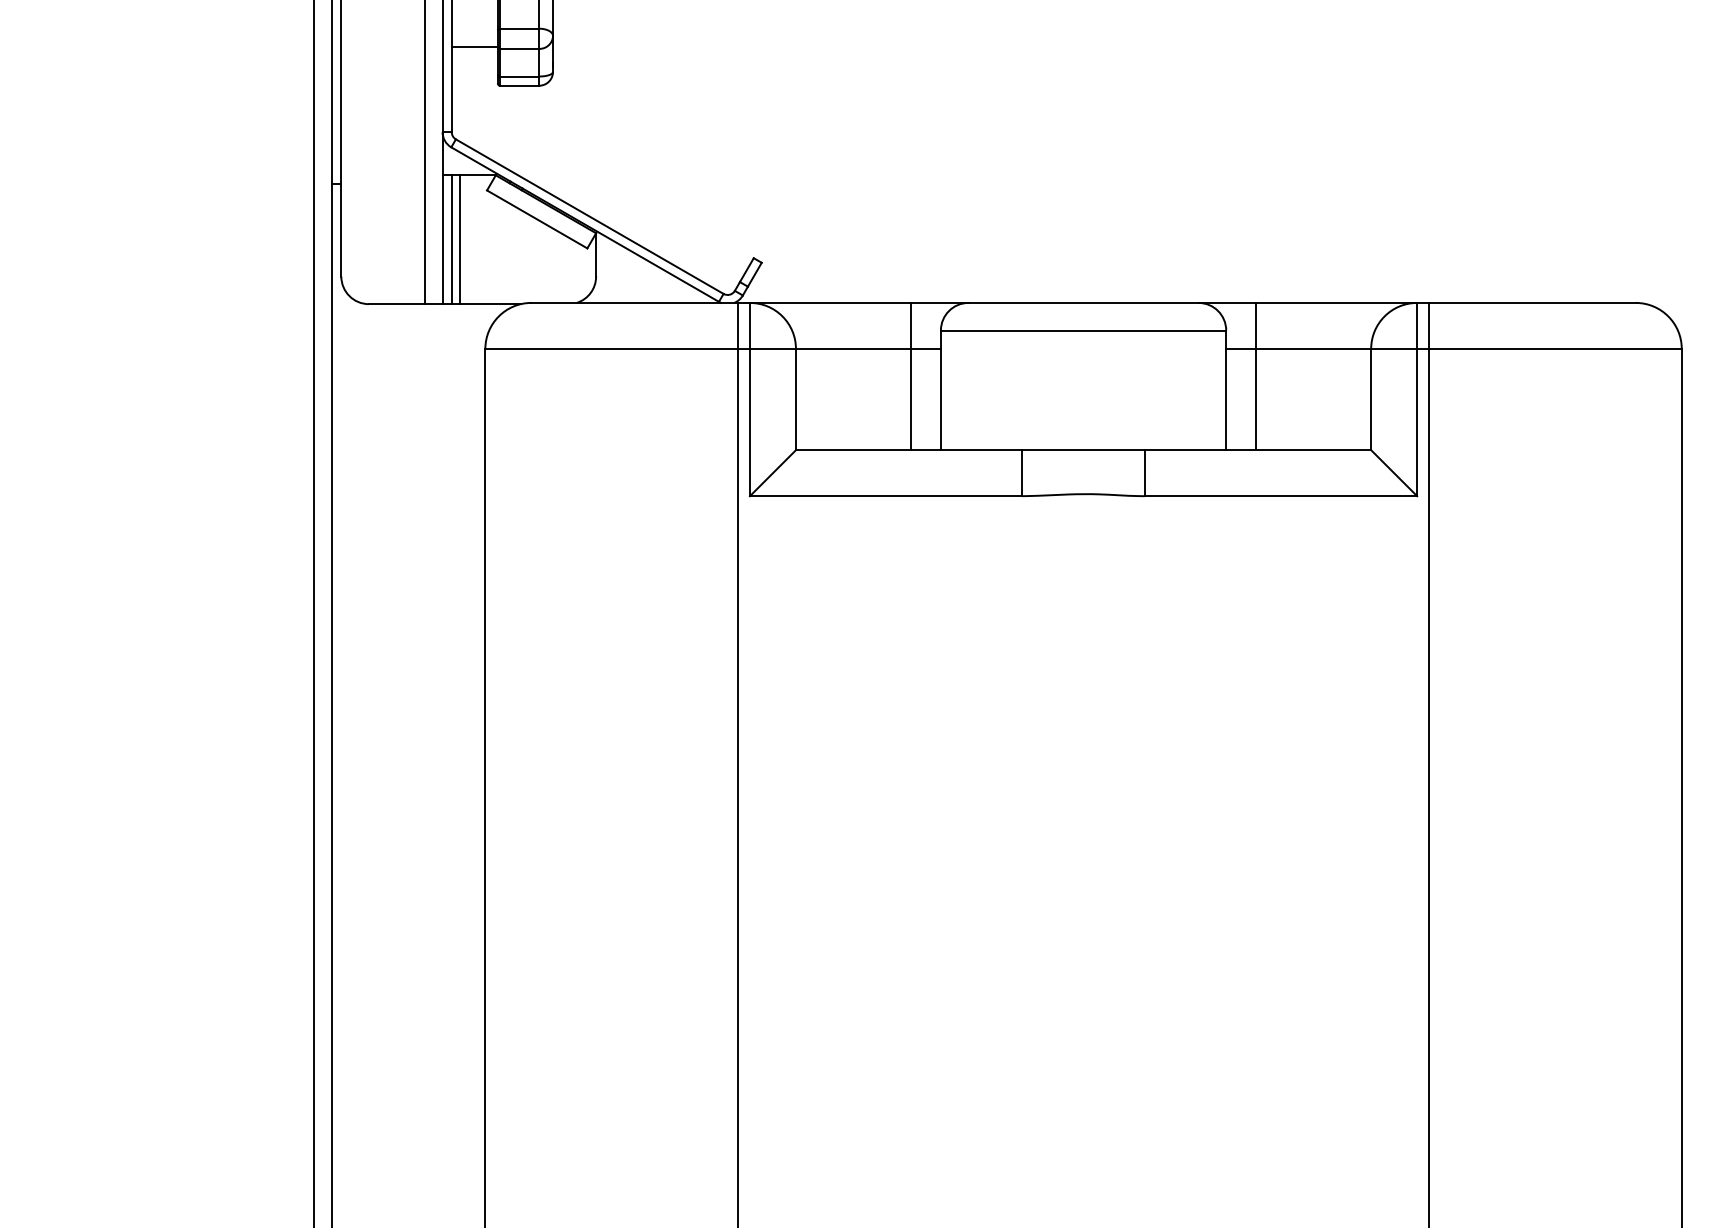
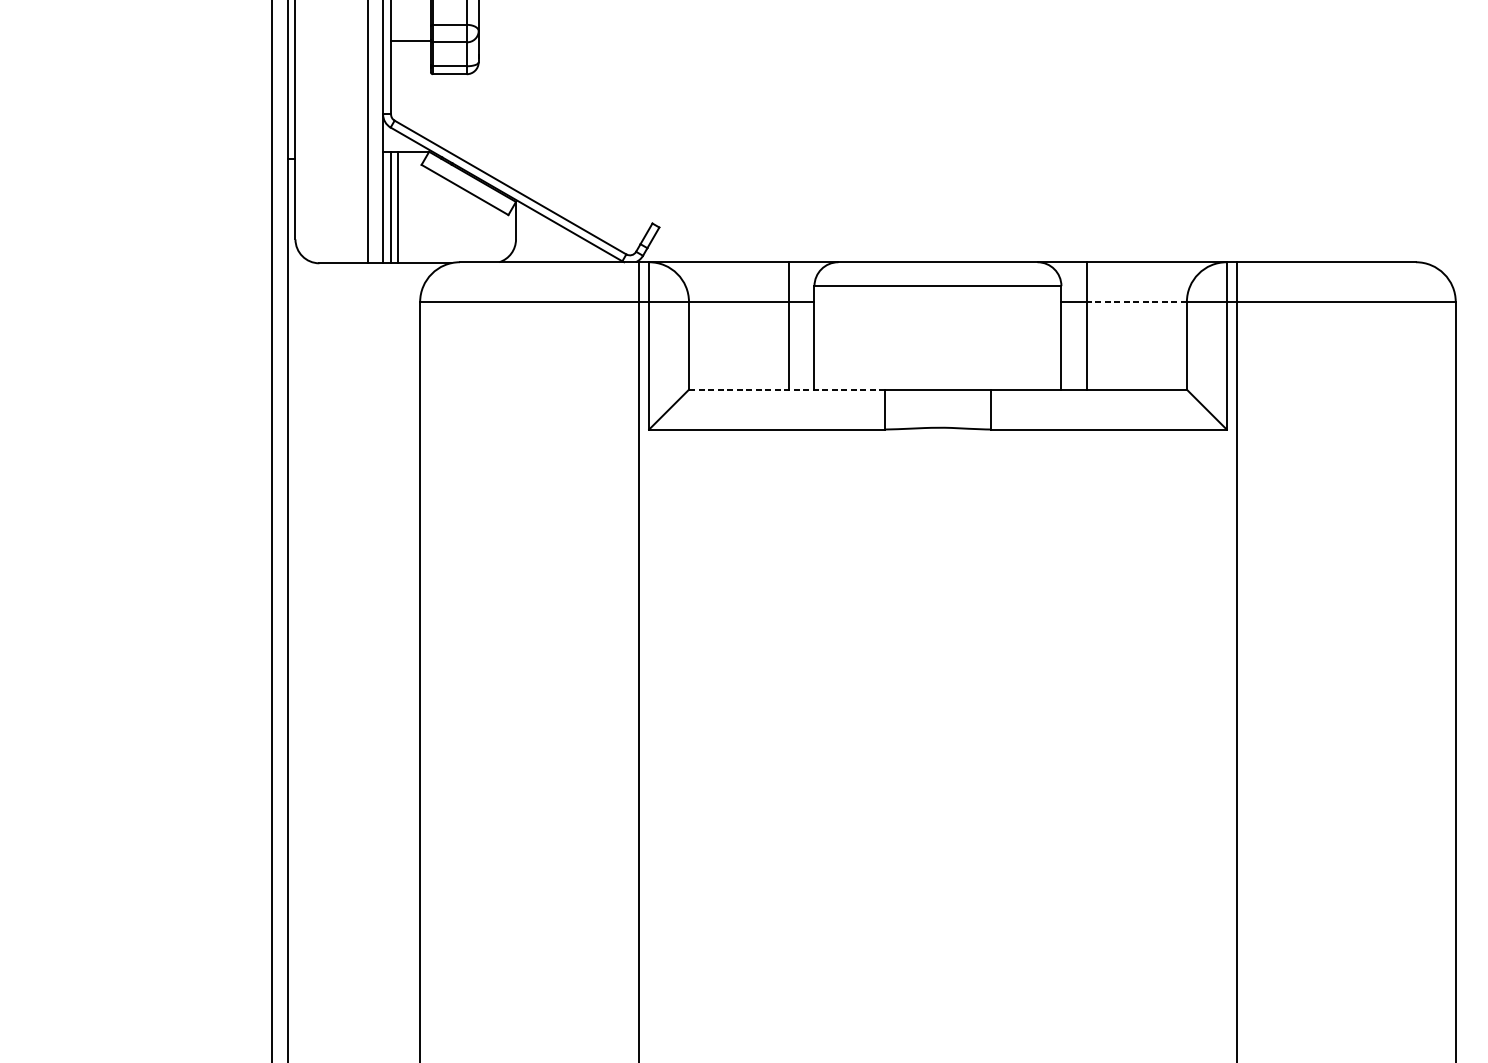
line: (1313, 348) -> (1136, 301), solid -> dashed
line: (909, 450) -> (787, 389), solid -> dashed

